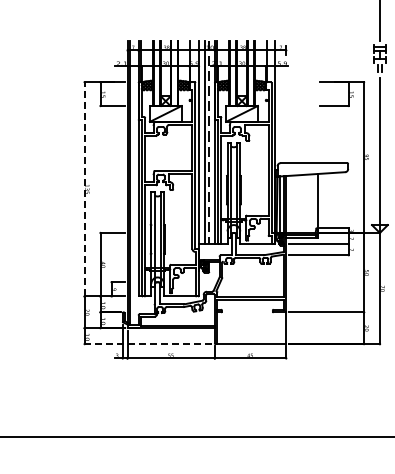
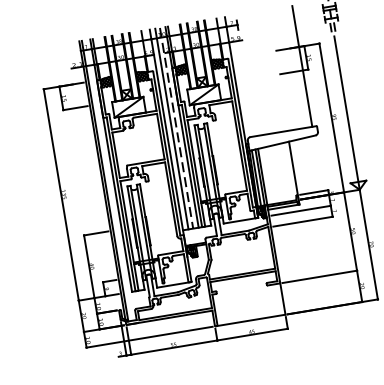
line: (343, 101) -> (302, 66), added
line: (84, 188) -> (61, 194), dashed -> solid
line: (148, 344) -> (149, 337), dashed -> solid

